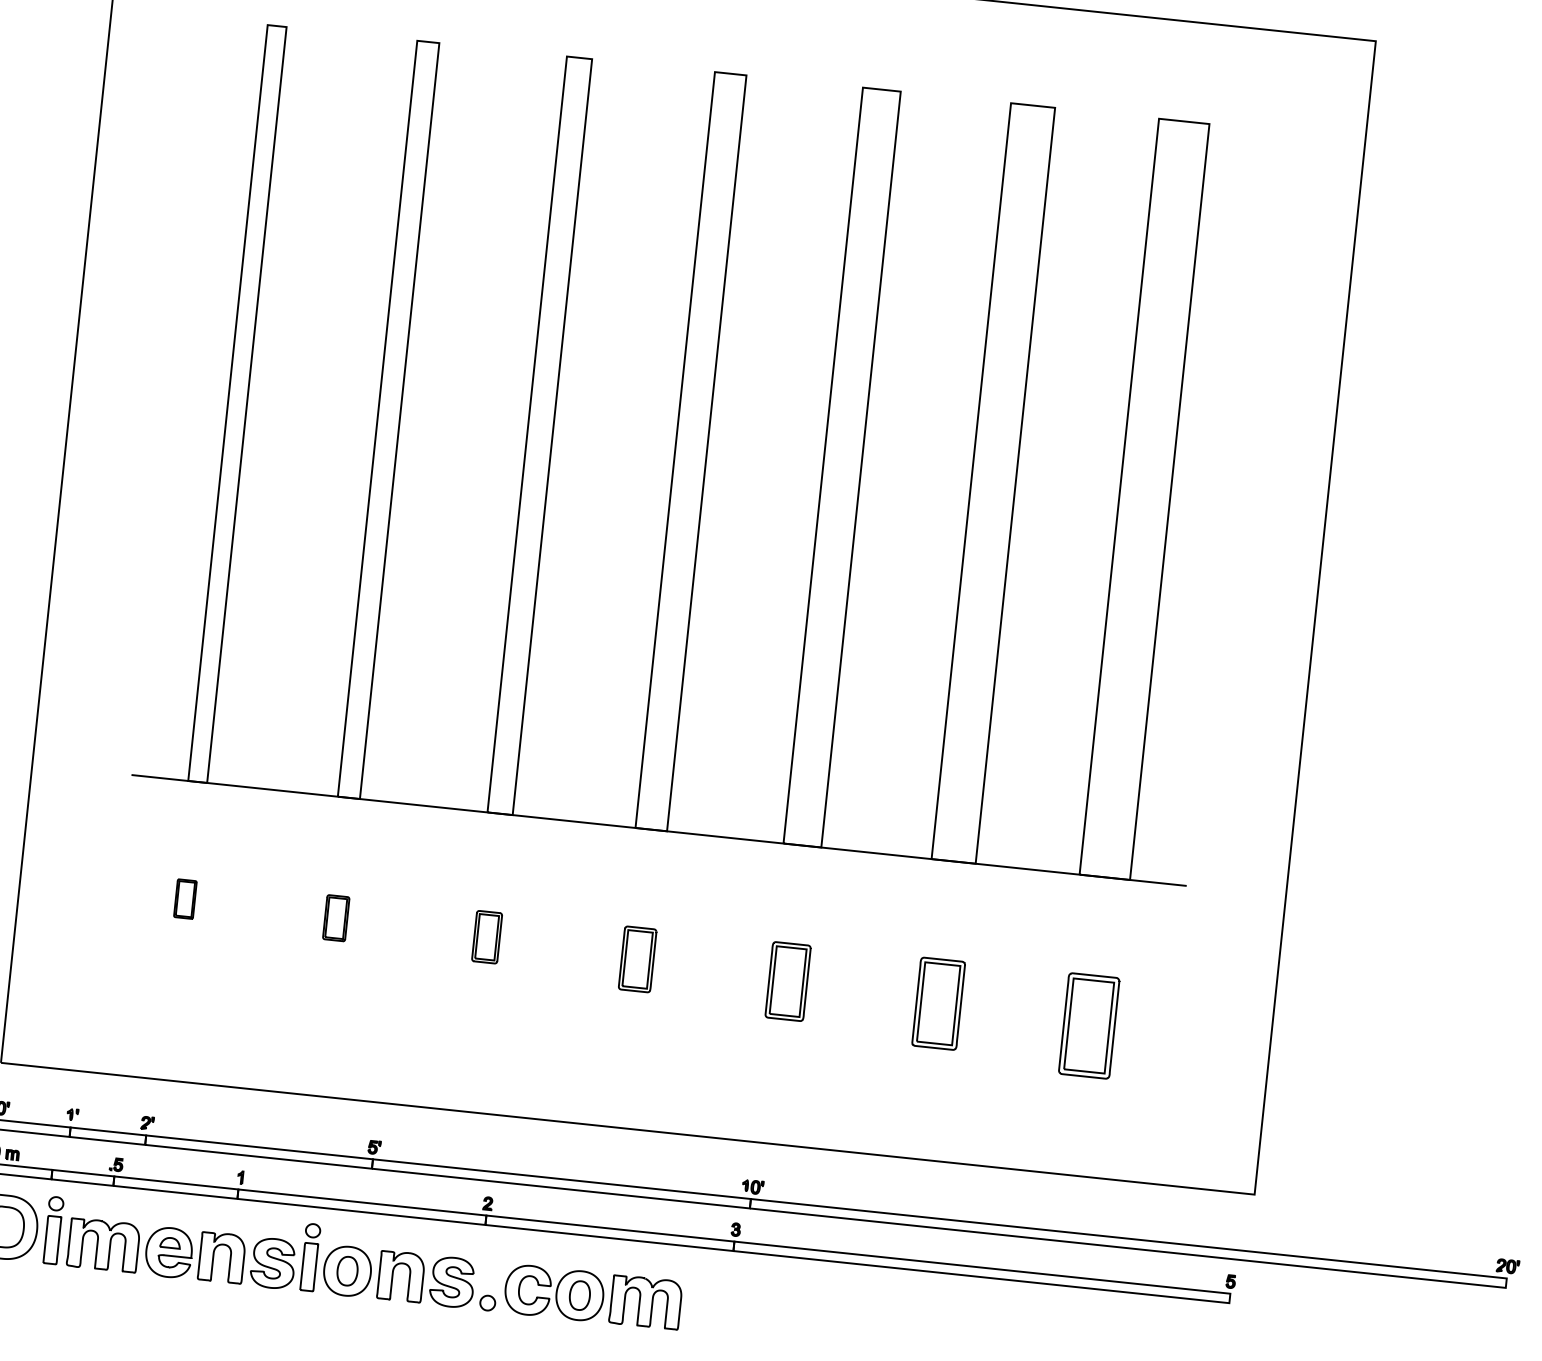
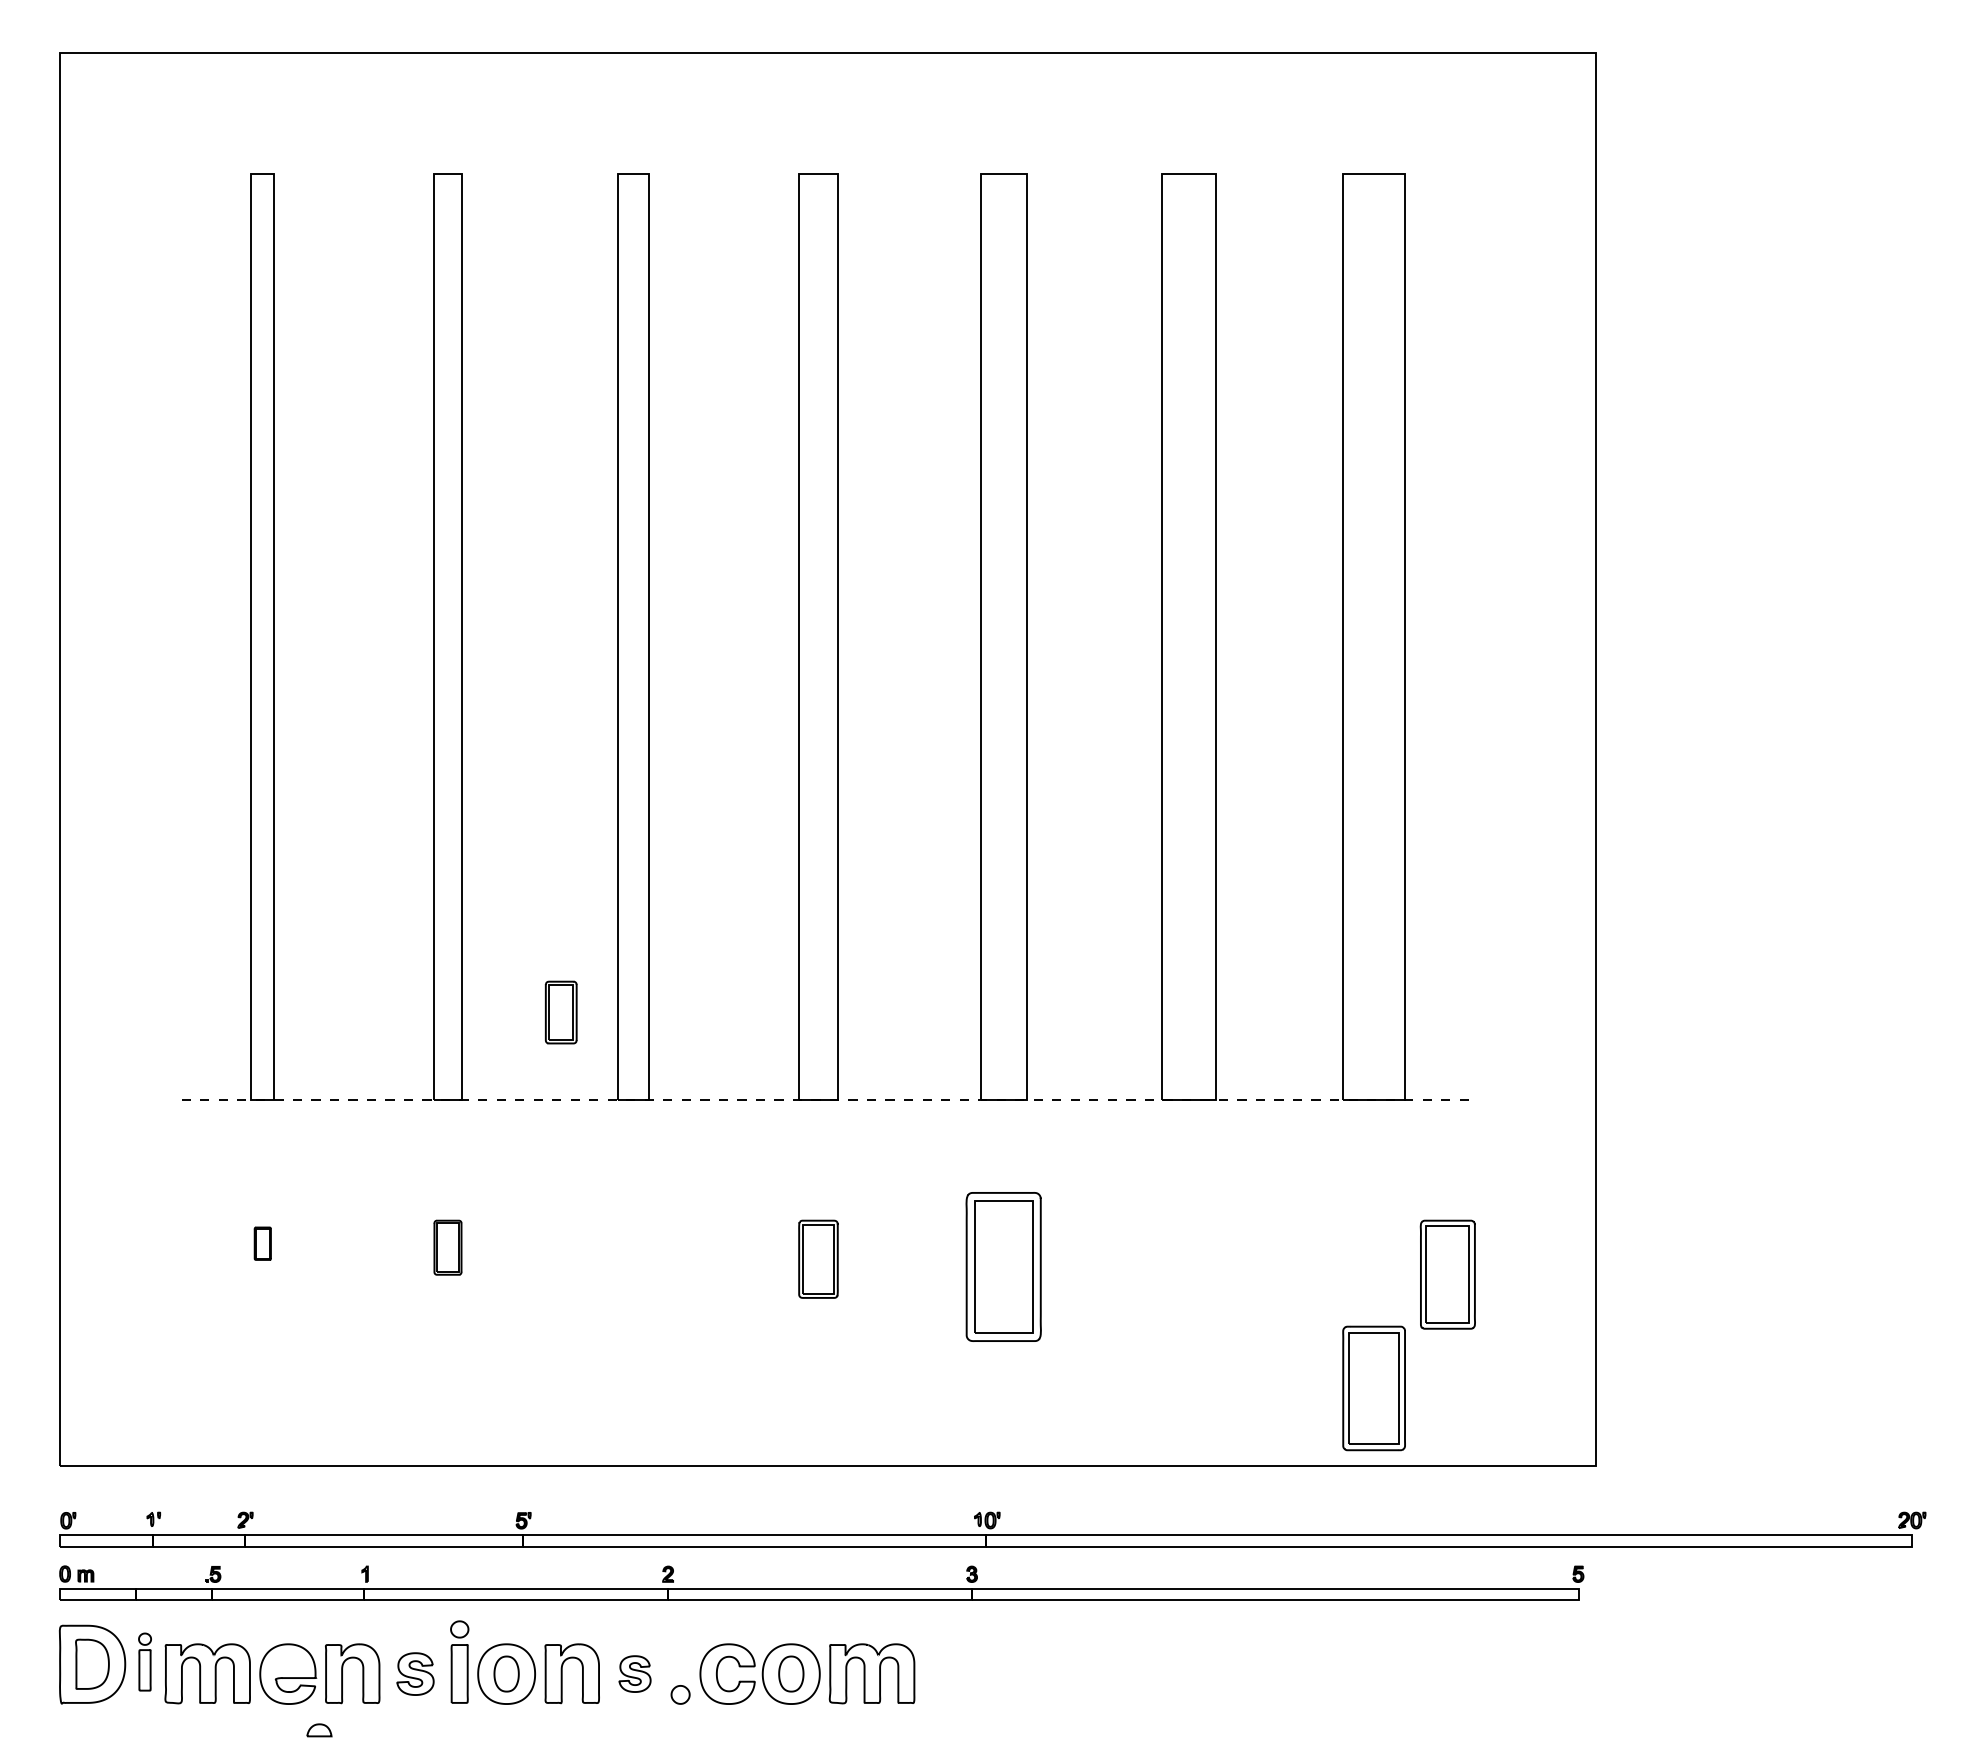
line: (659, 830) -> (828, 1100), solid -> dashed
part: (185, 898) -> (262, 1243), size x0.7
part: (486, 937) -> (560, 1012), moved
part: (788, 981) -> (1003, 1266), size x1.6
part: (938, 1003) -> (1447, 1274), moved
part: (1088, 1025) -> (1373, 1388), moved
part: (53, 1229) -> (144, 1661), size x0.7
part: (170, 1243) -> (319, 1730), moved
part: (273, 1262) -> (415, 1673), size x0.7
part: (451, 1281) -> (634, 1673), size x0.6

